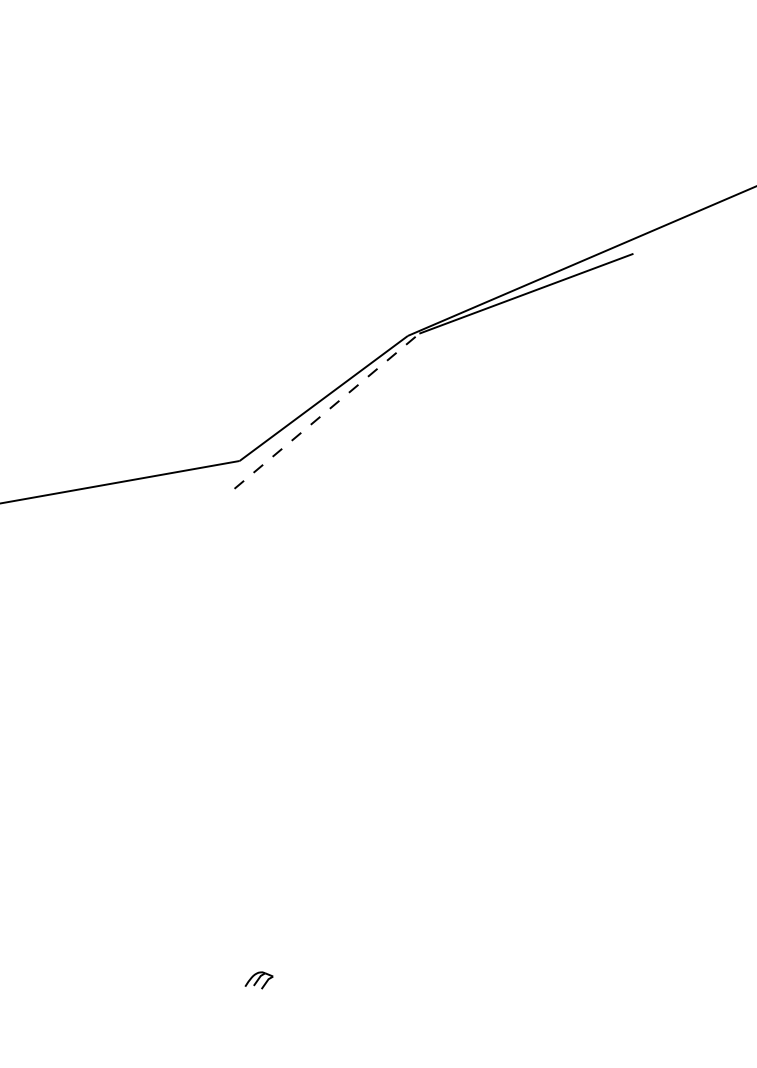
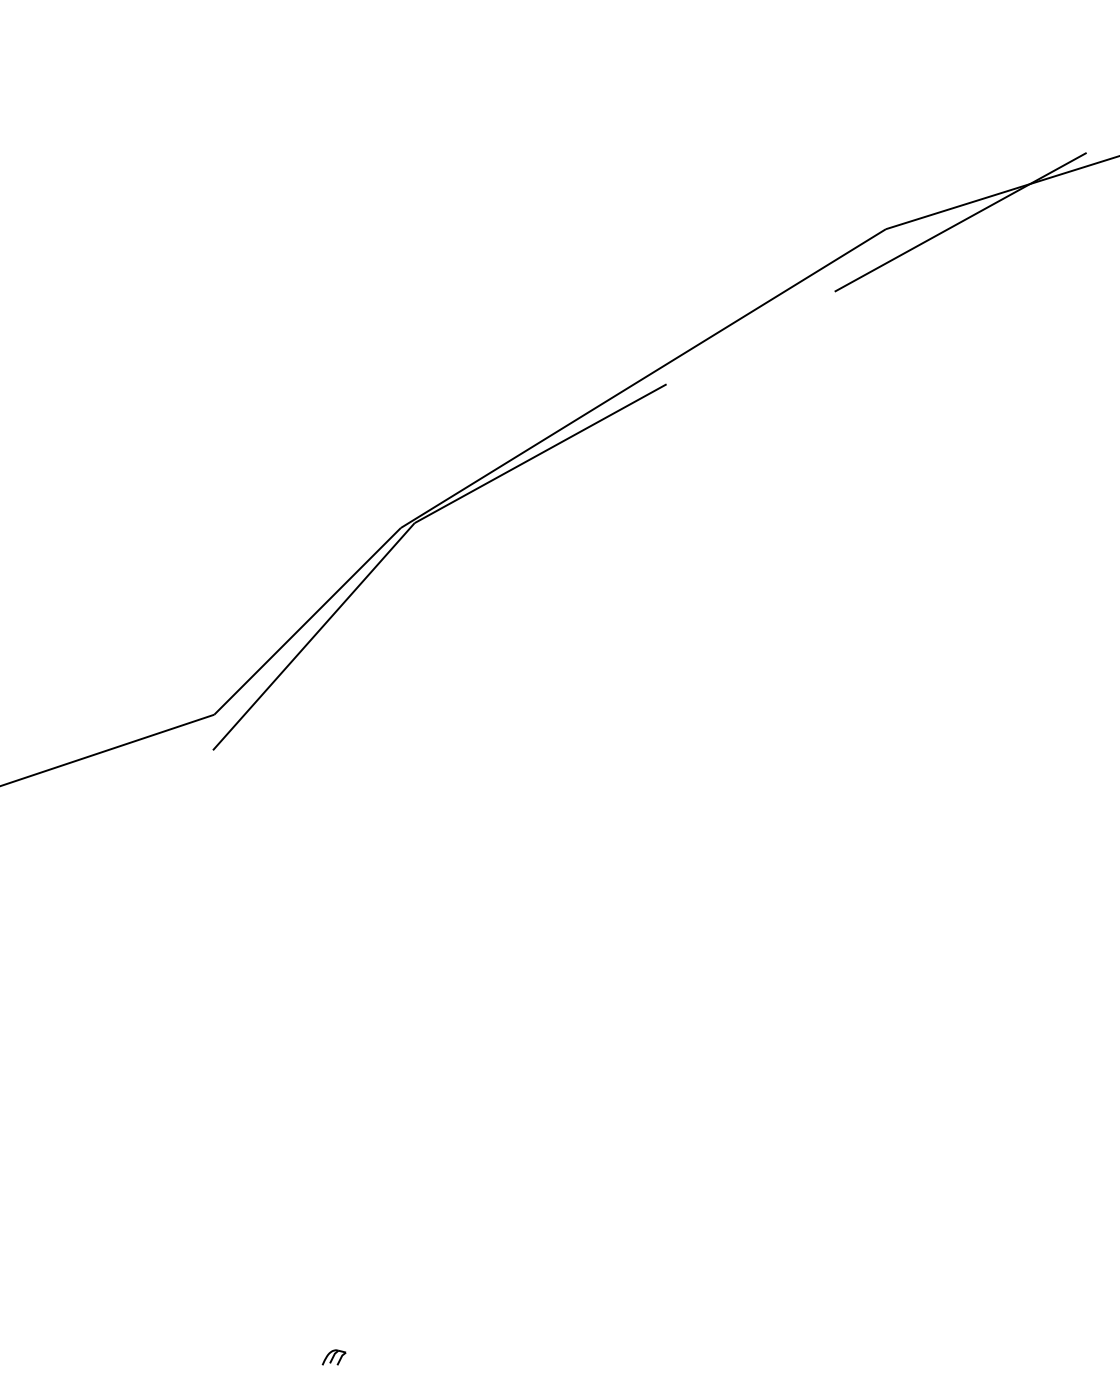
line: (326, 411) -> (313, 636), dashed -> solid
part: (258, 979) -> (333, 1357), size x0.71

